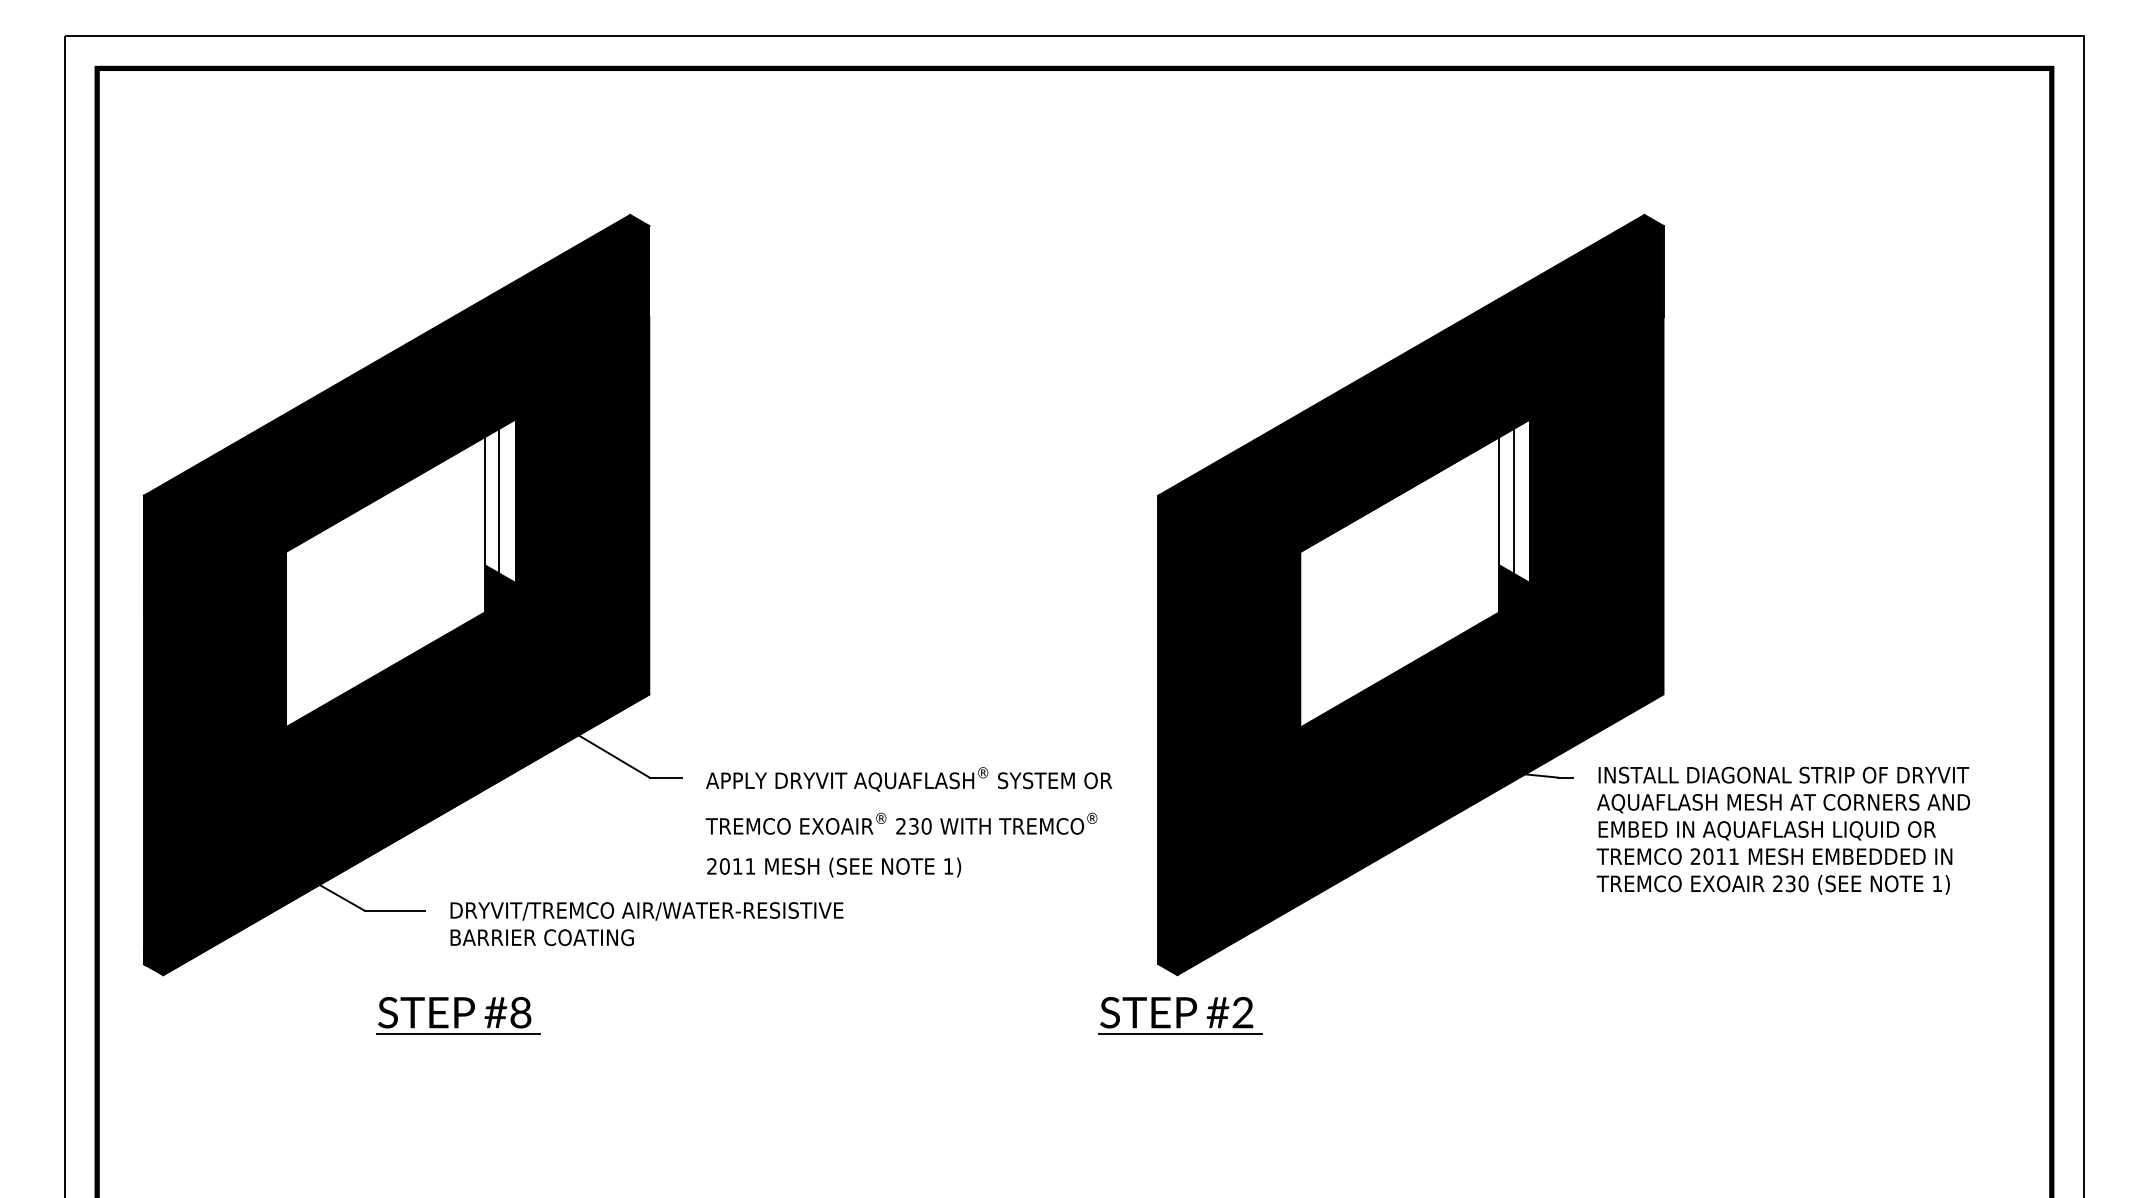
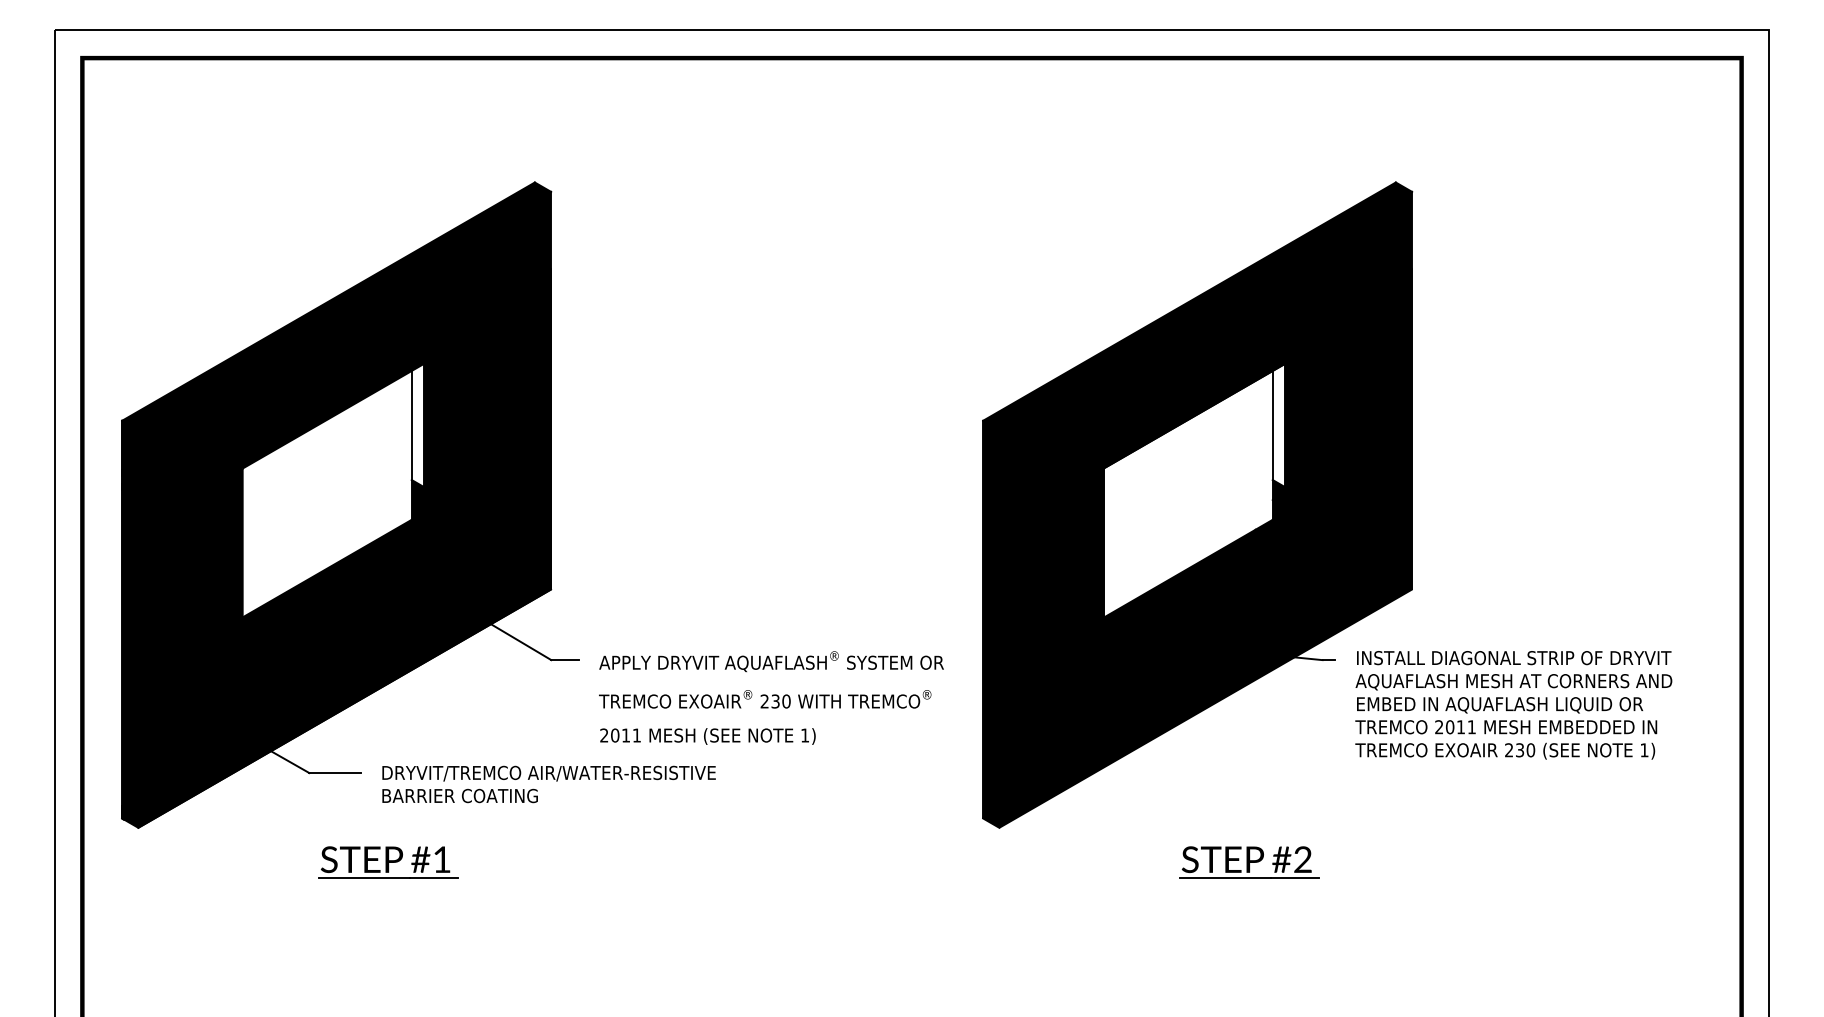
fill: (507, 501) -> (430, 425), added
fill: (1521, 501) -> (1291, 425), added
text: (520, 1012) -> (441, 859), #8 -> #1
part: (1179, 1016) -> (1249, 862), moved

